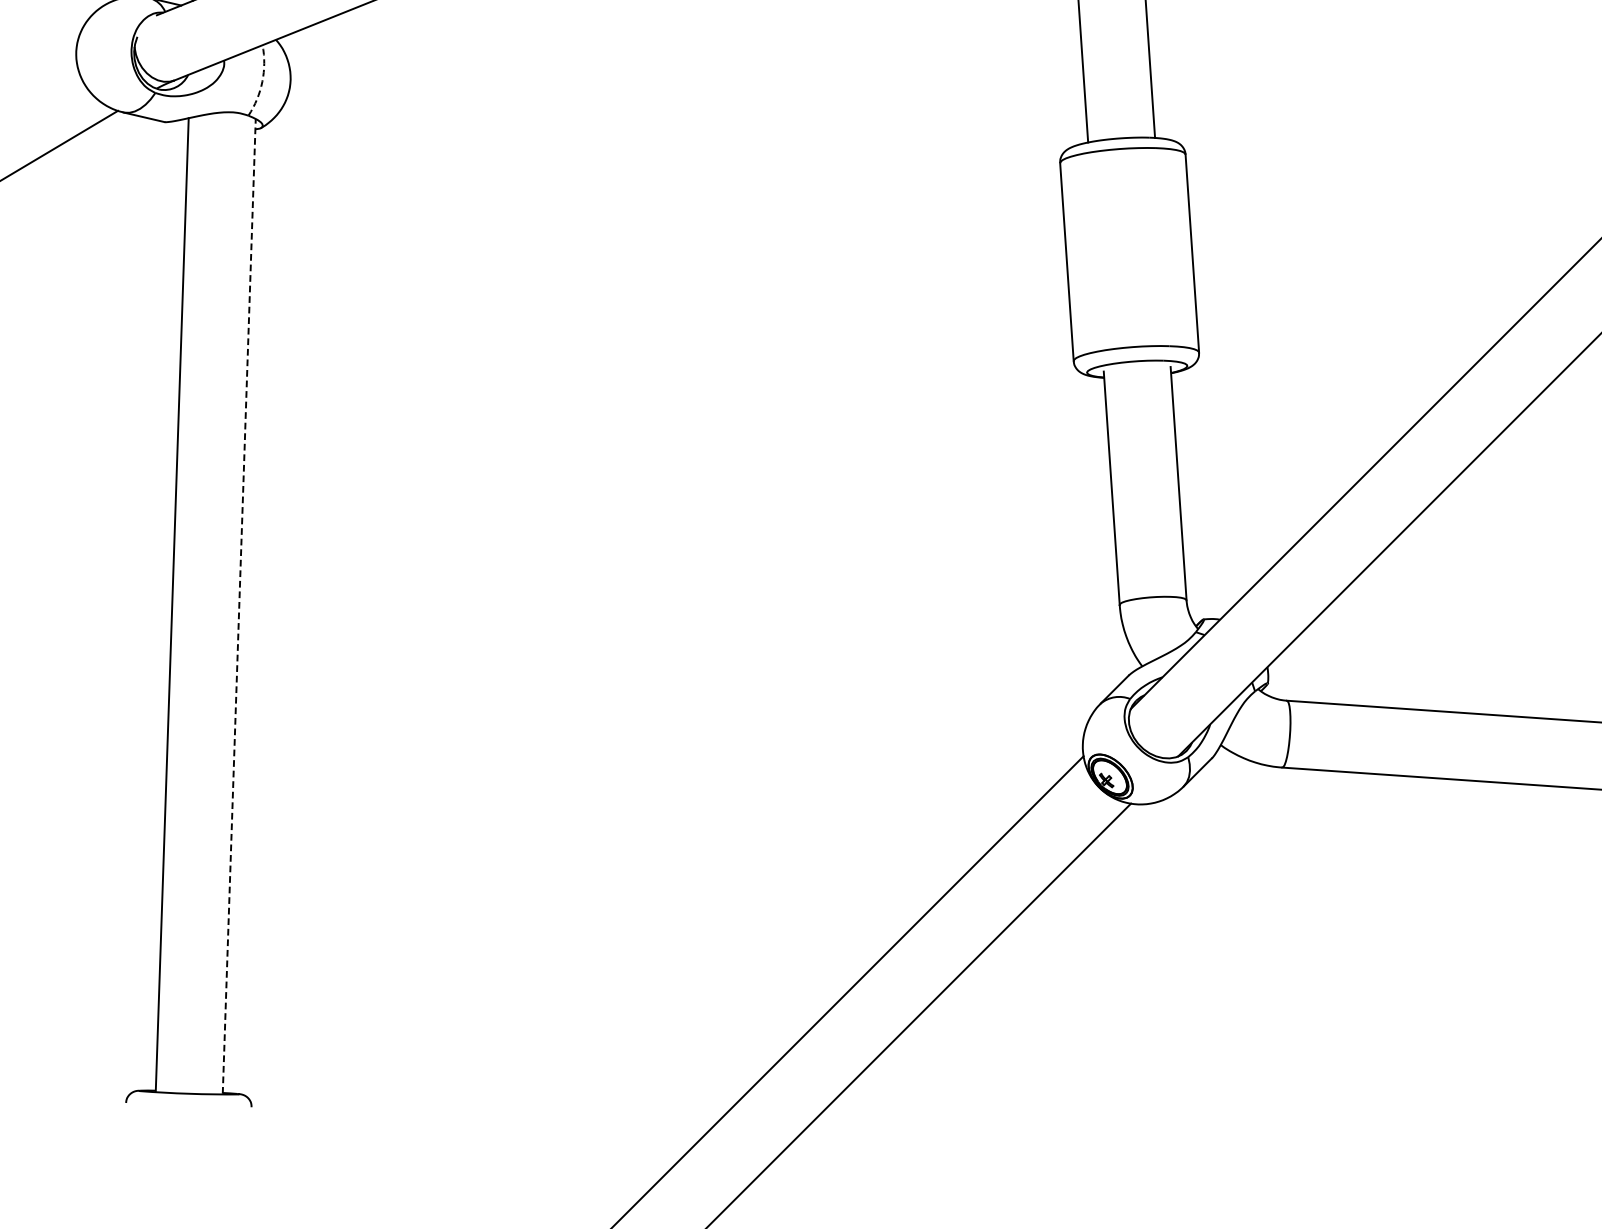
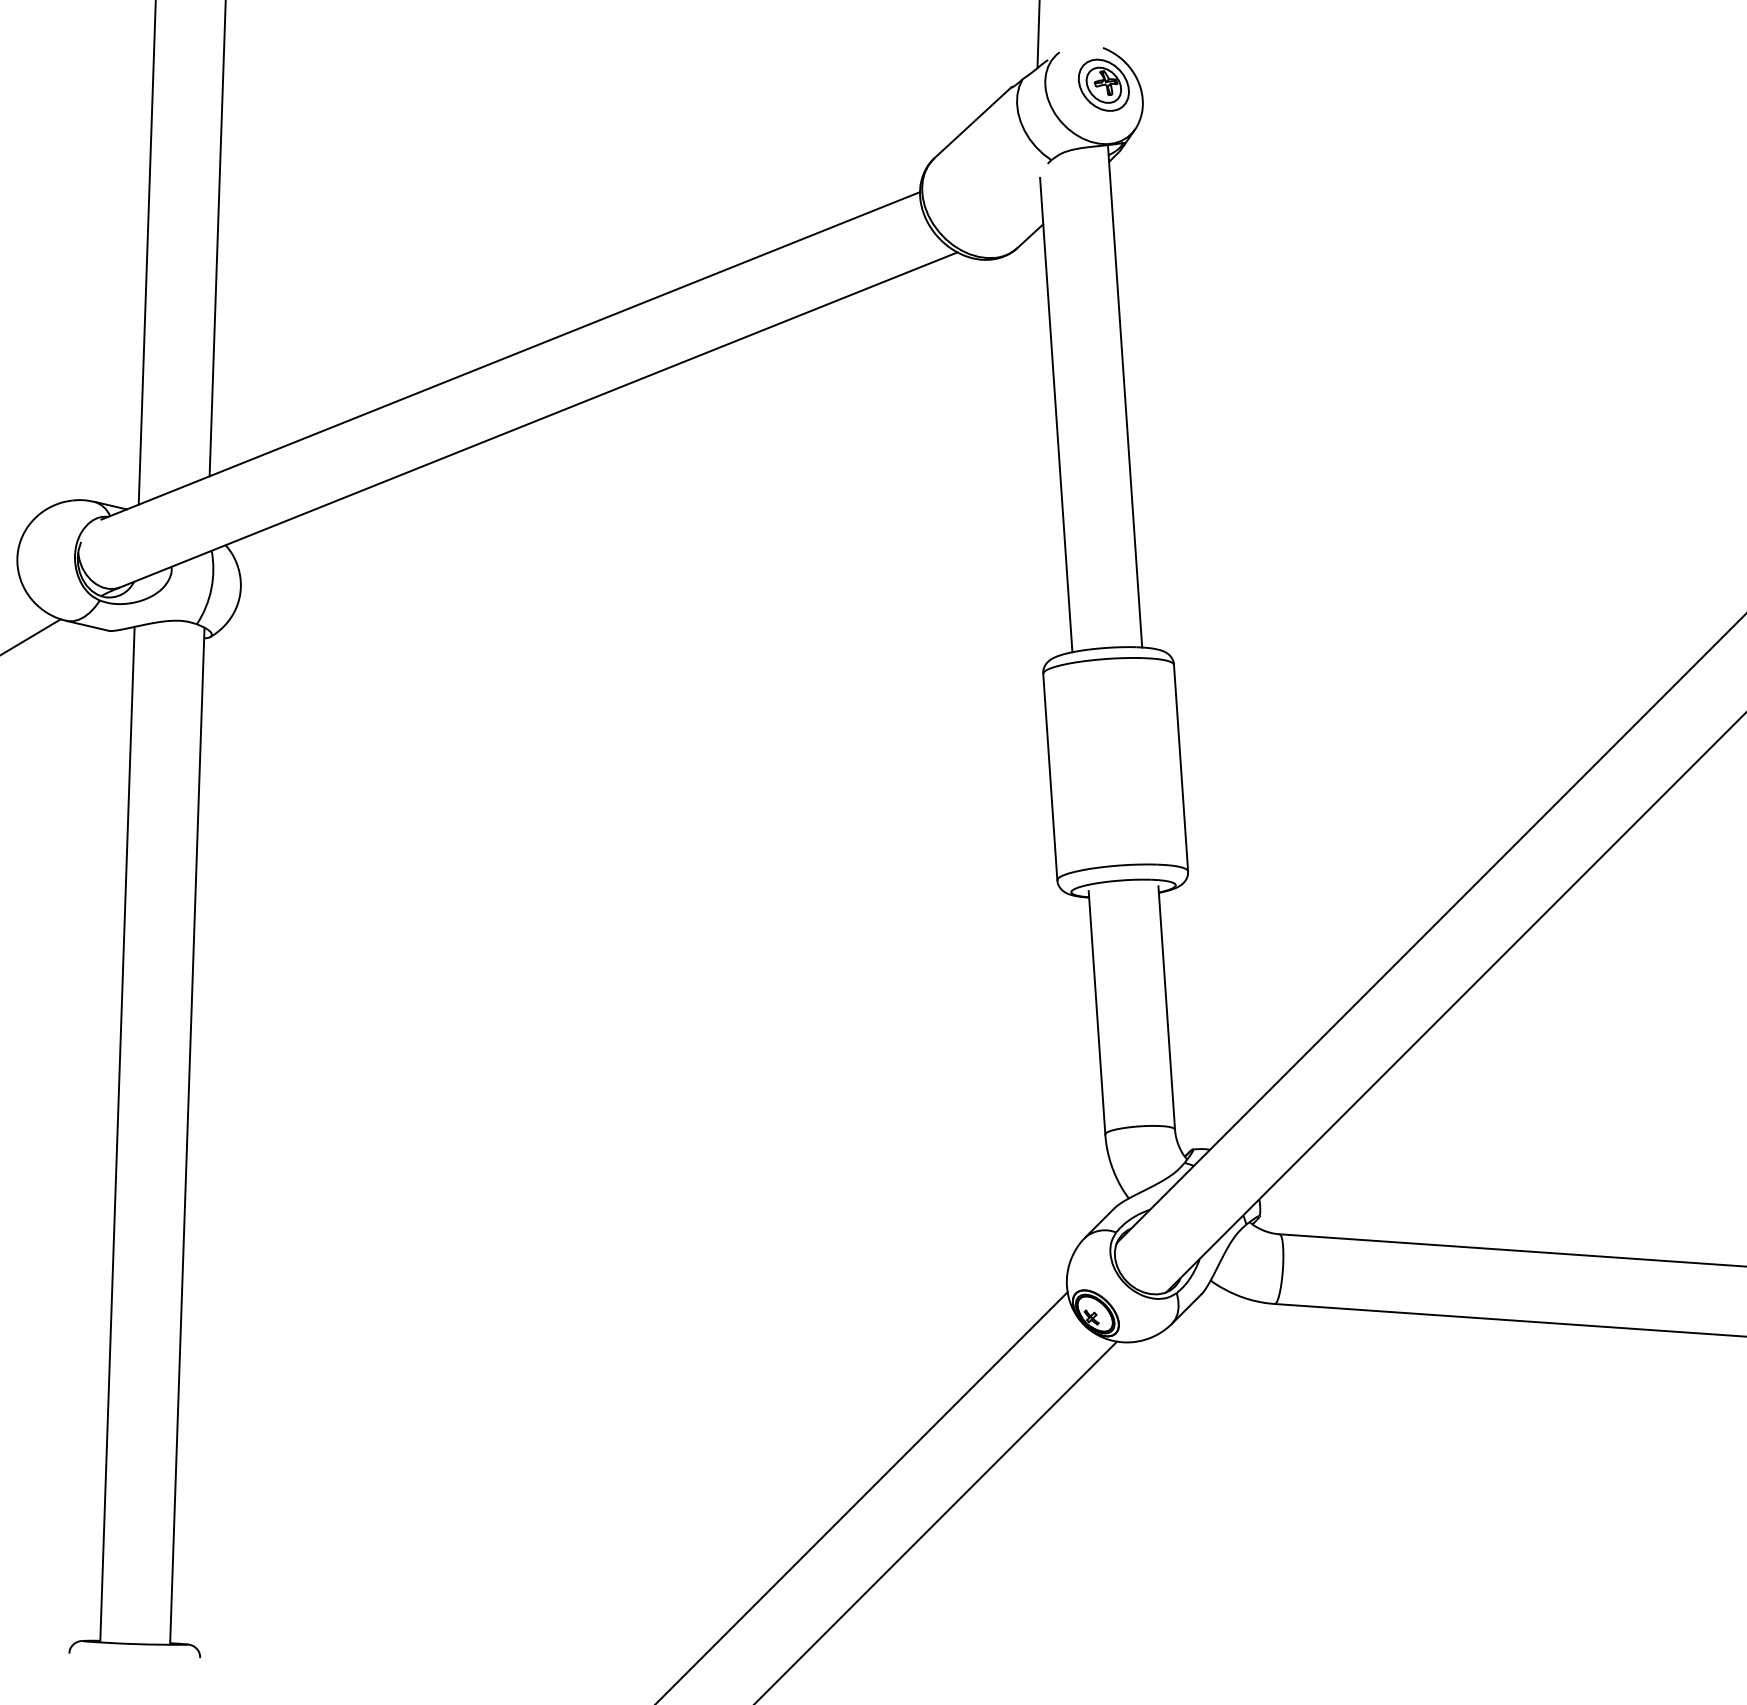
arc: (262, 81) -> (211, 588), dashed -> solid
line: (239, 605) -> (187, 1135), dashed -> solid

